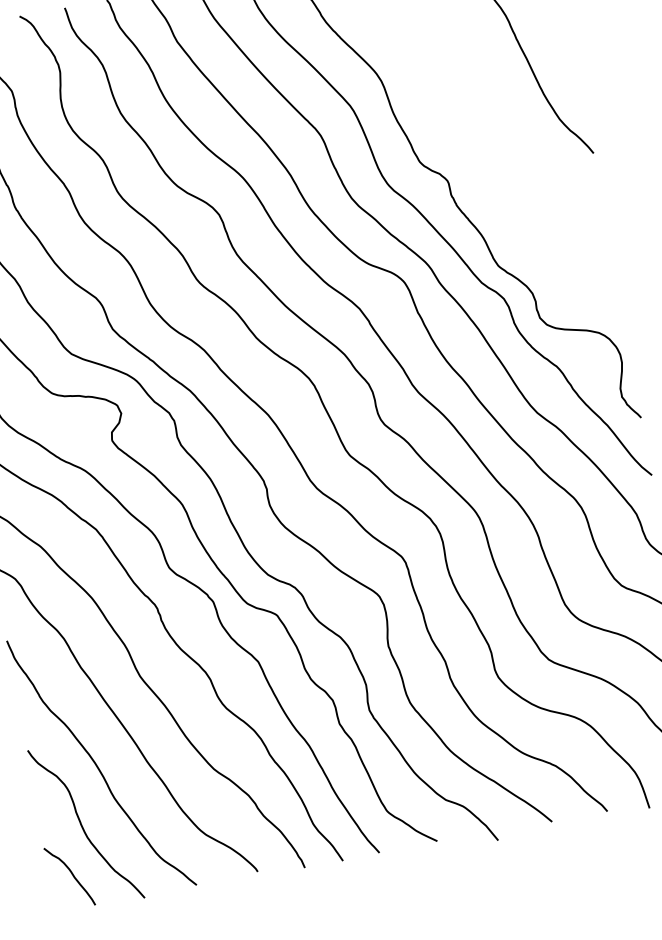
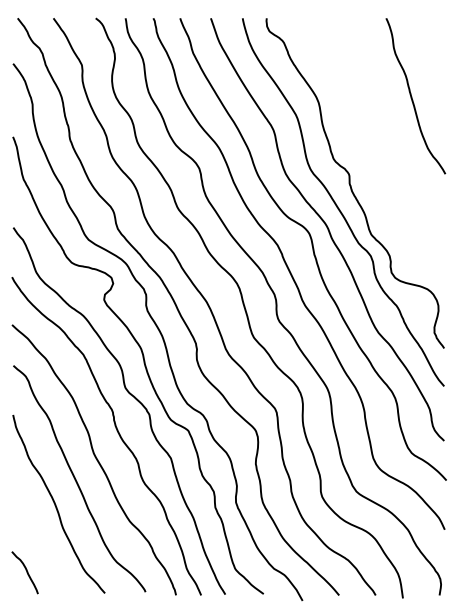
curve: (82, 825) -> (39, 541), removed

